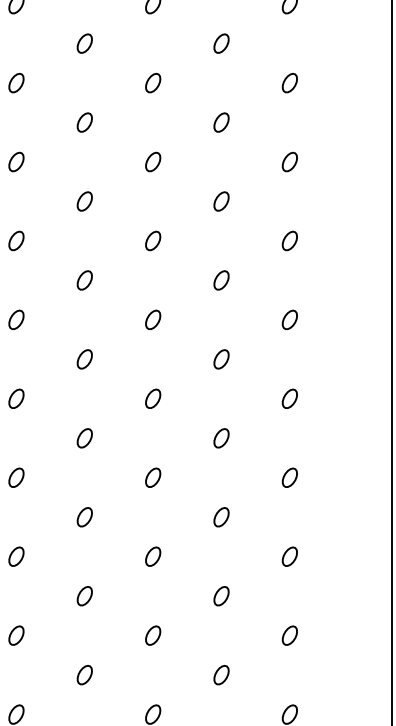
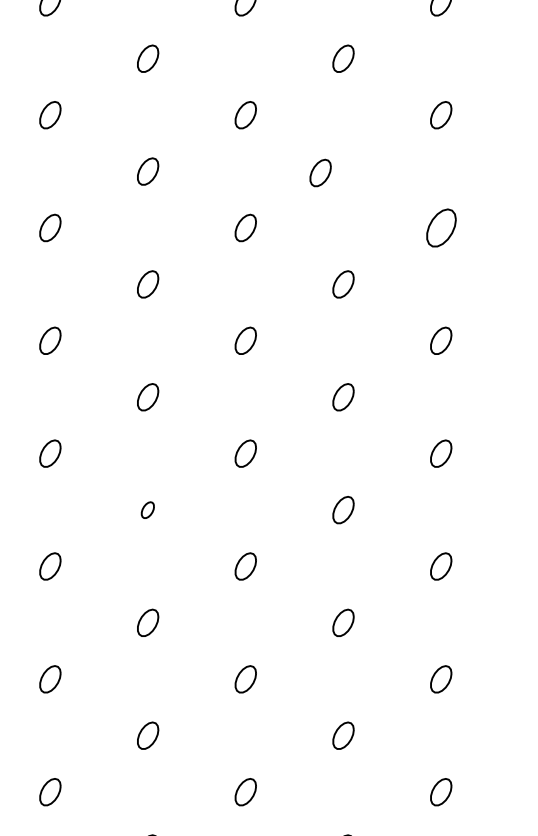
part: (221, 201) -> (320, 173), moved
part: (289, 240) -> (440, 227), size x1.4
part: (84, 438) -> (147, 510), size x0.6

